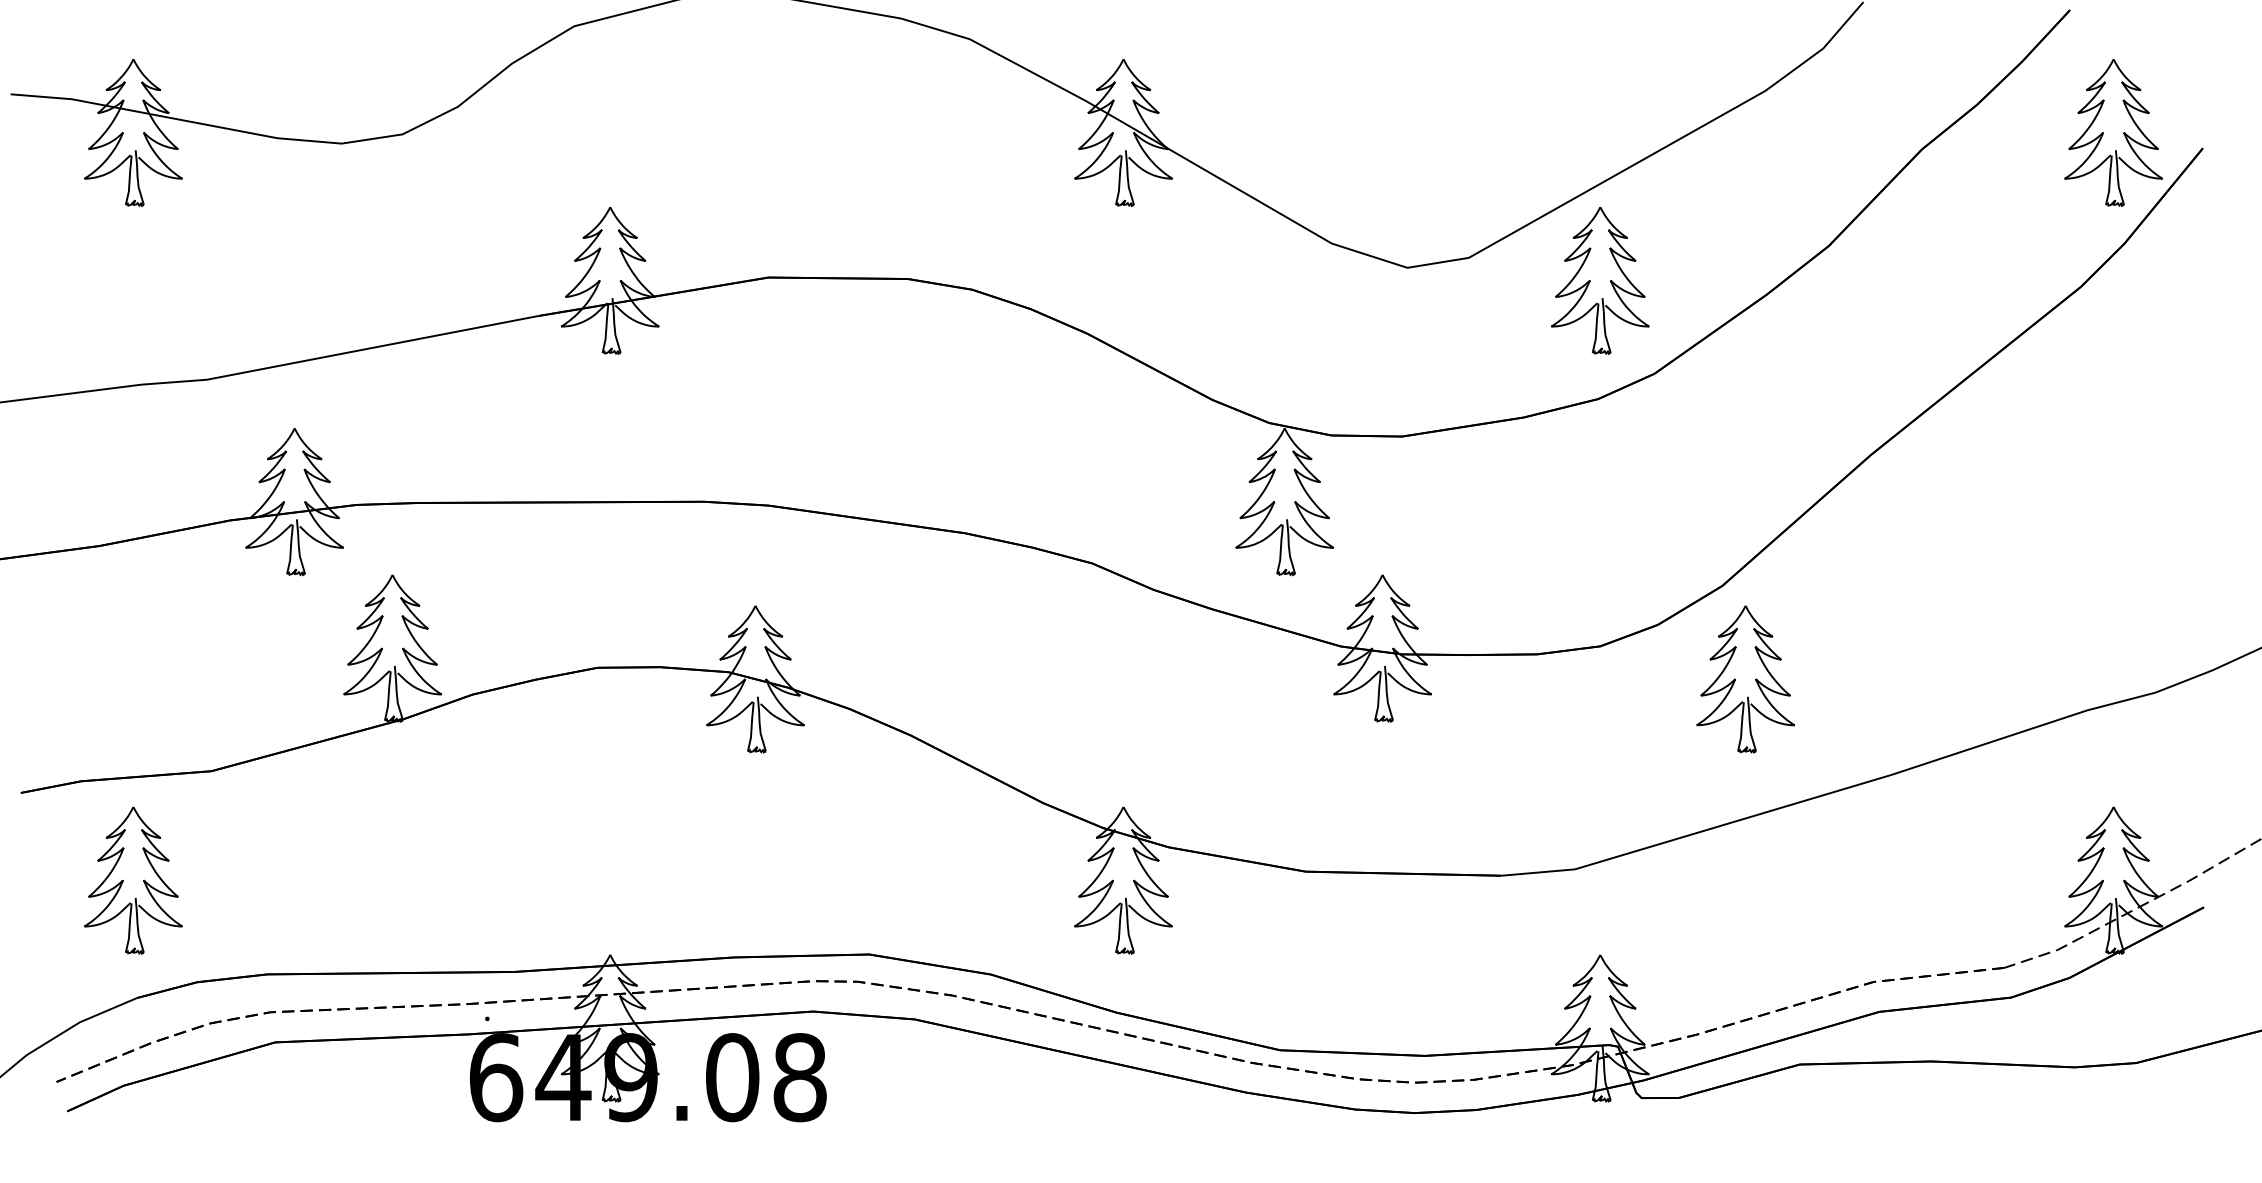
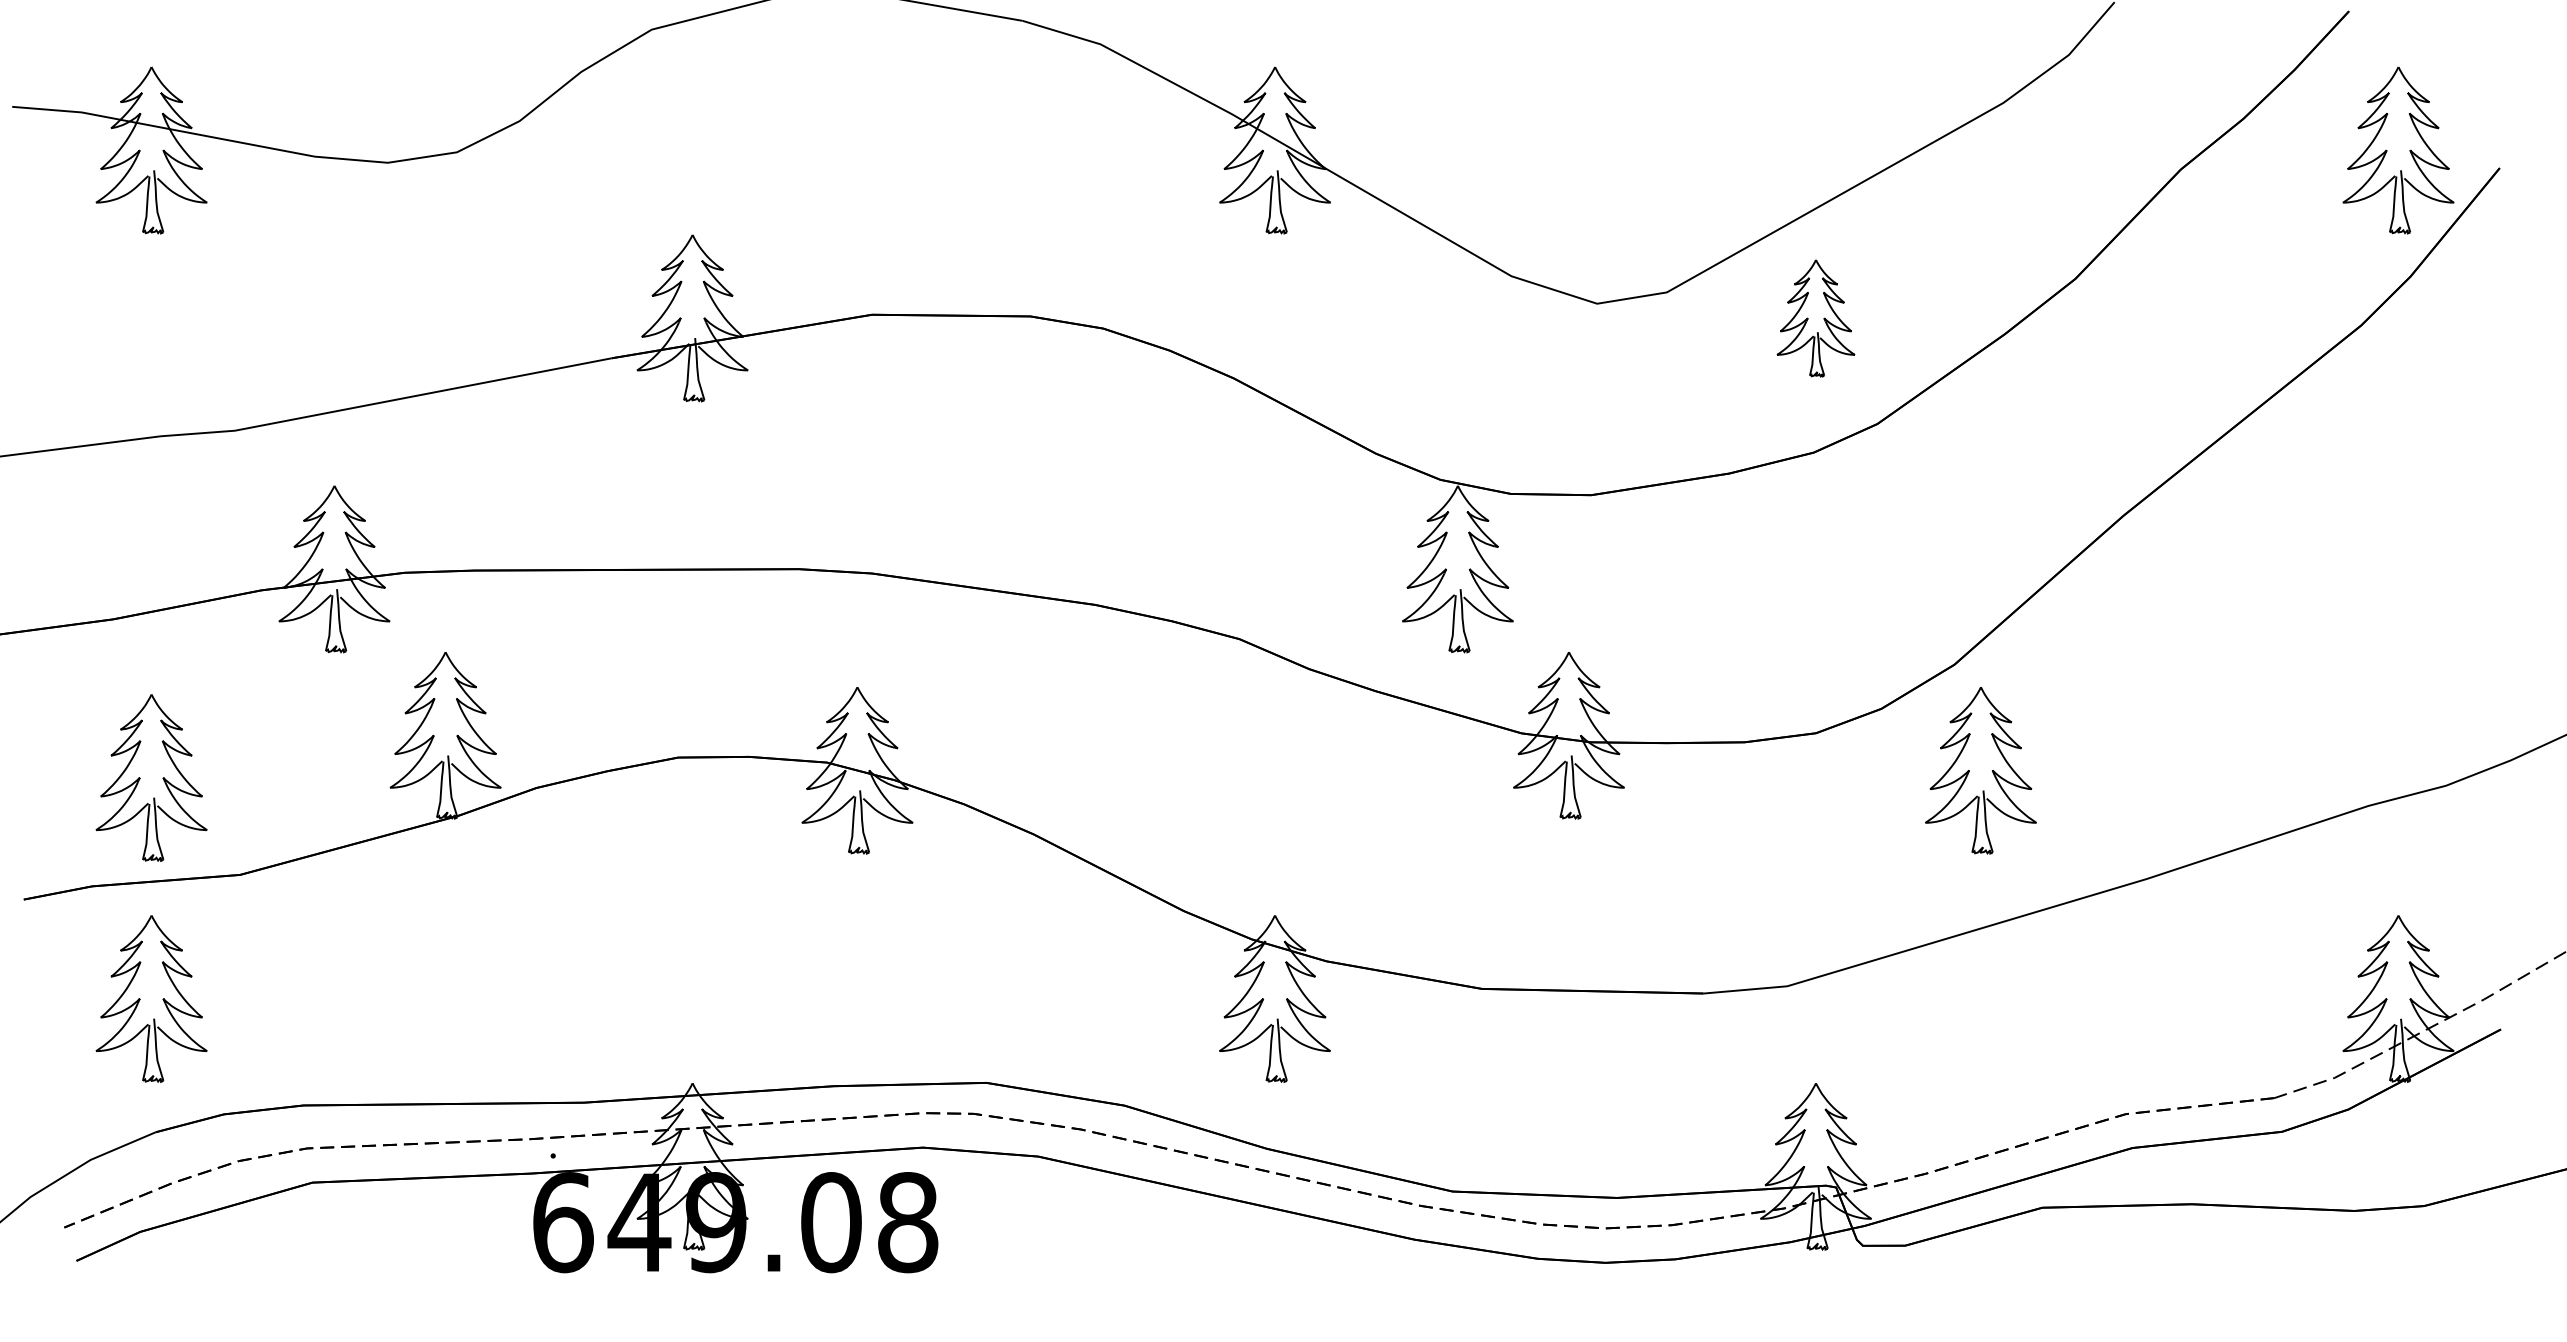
part: (1599, 280) -> (1815, 318), size x0.7
part: (123, 685) -> (140, 777), added

